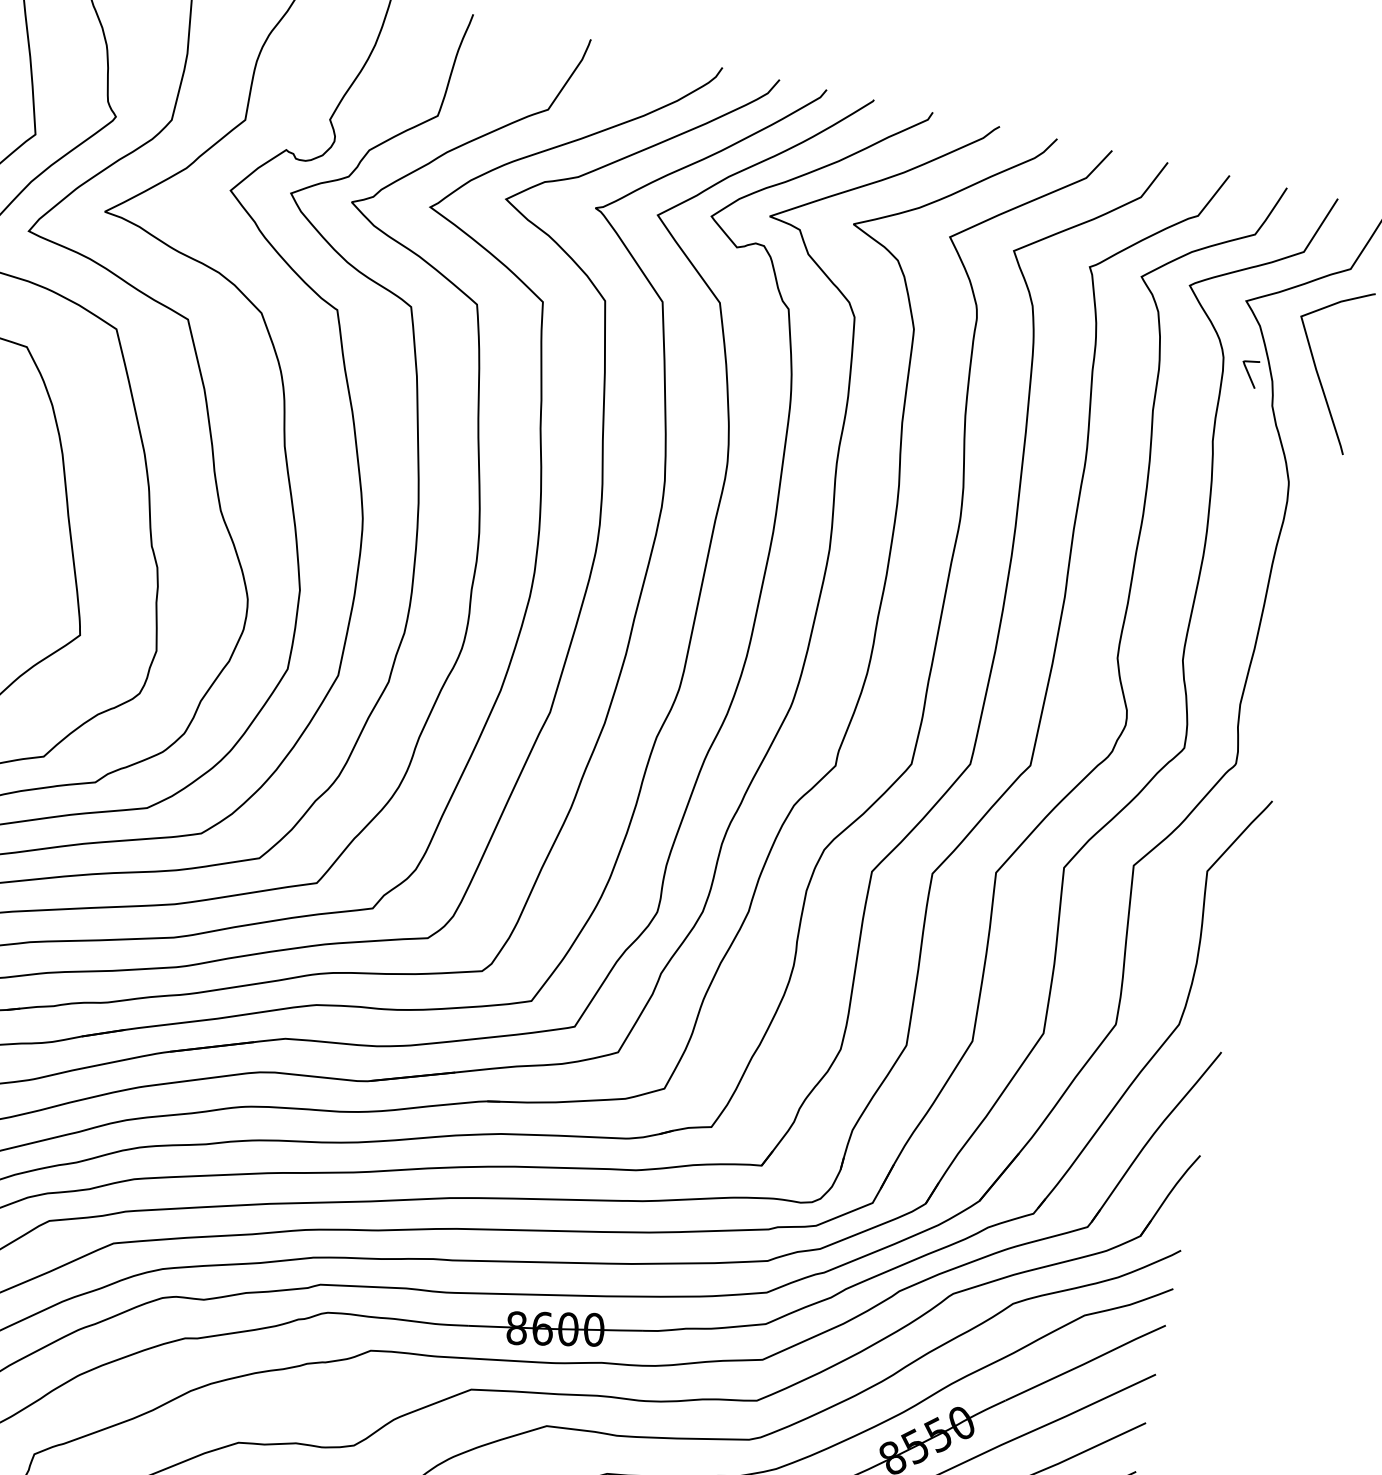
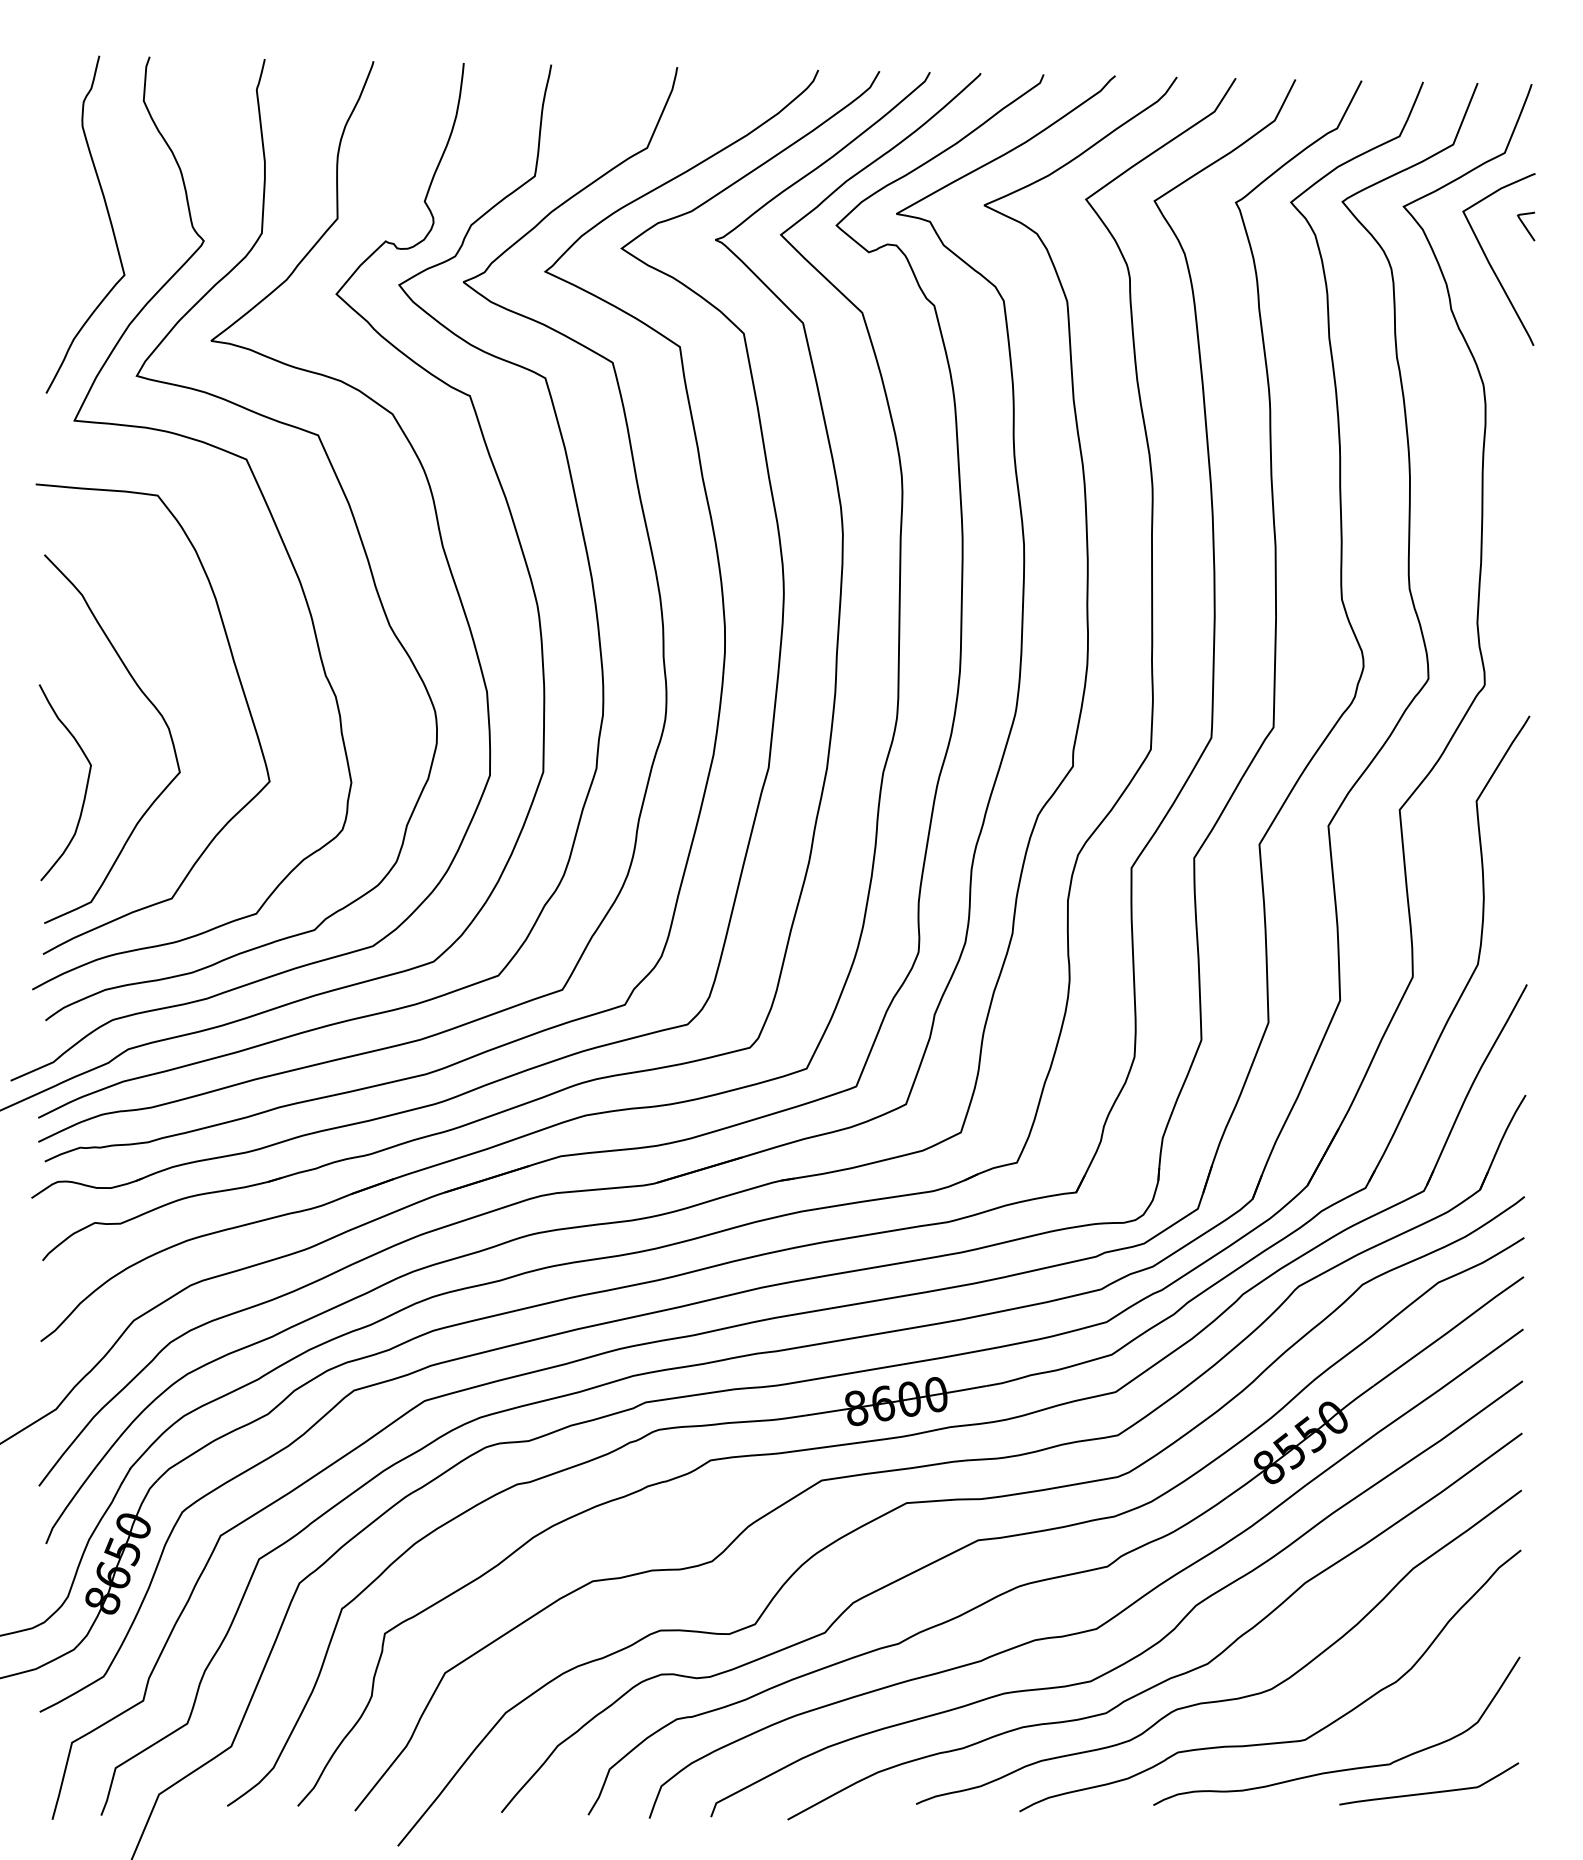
curve: (1248, 373) -> (1525, 226), moved

